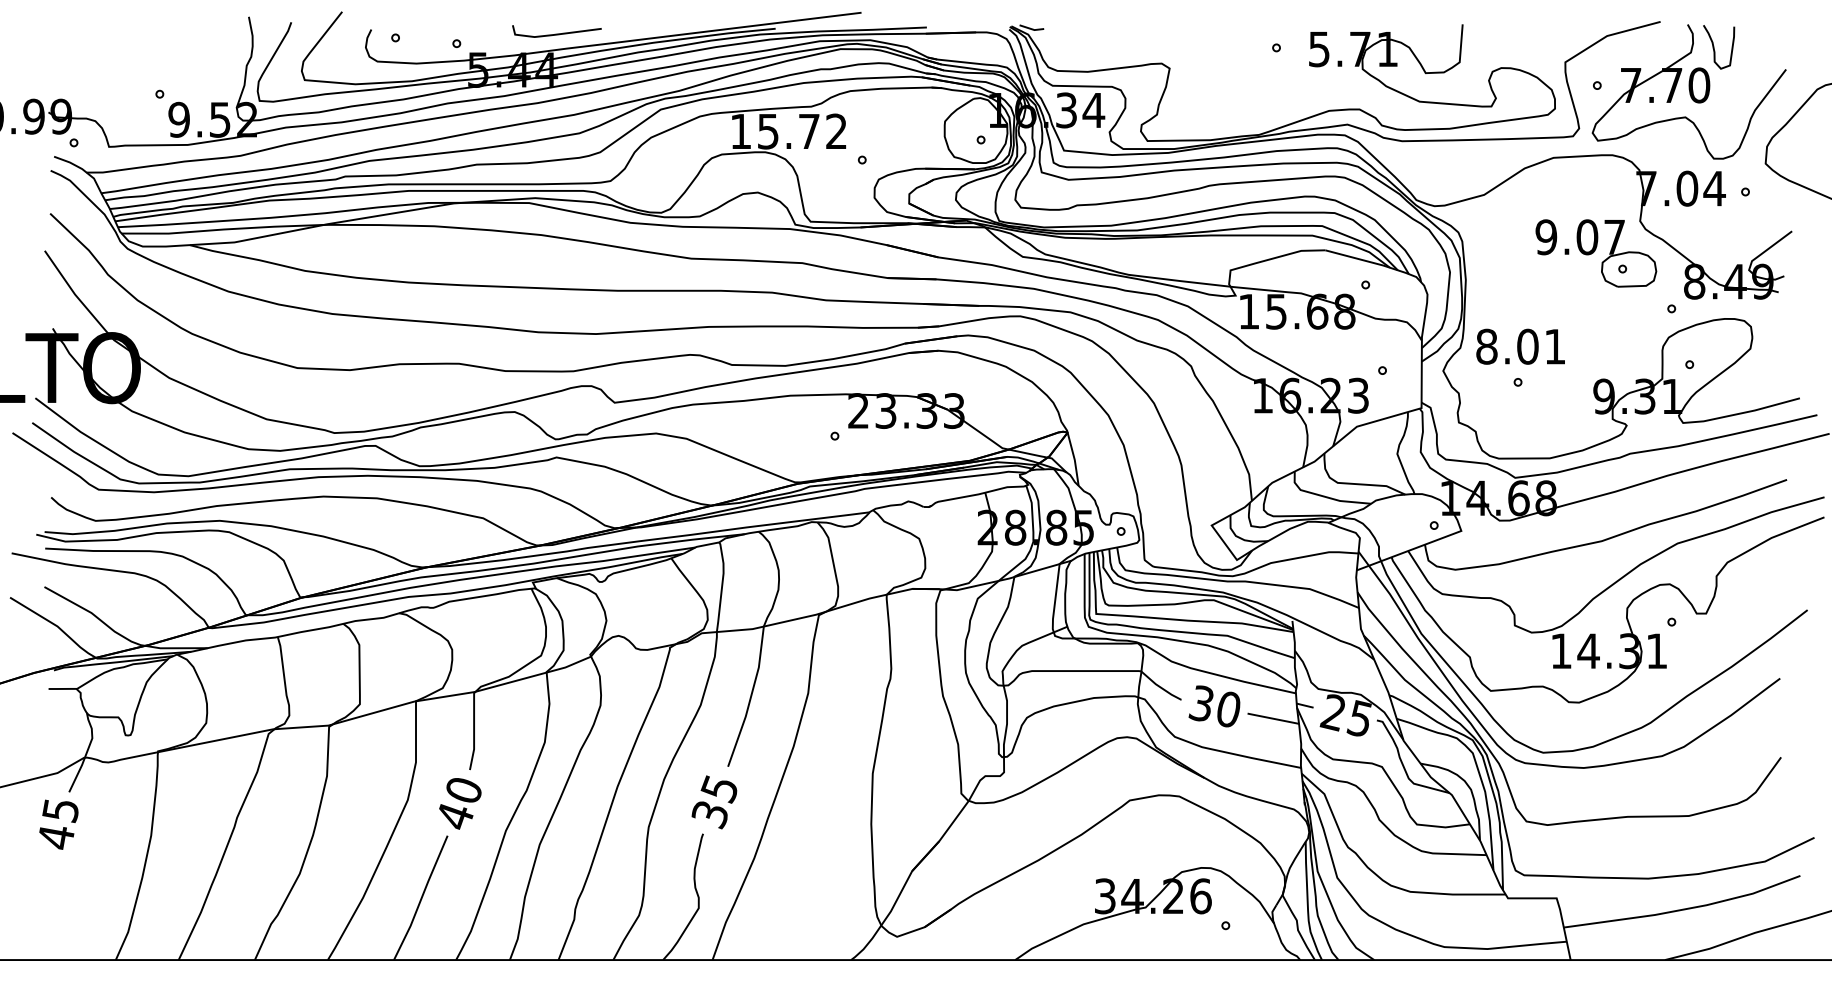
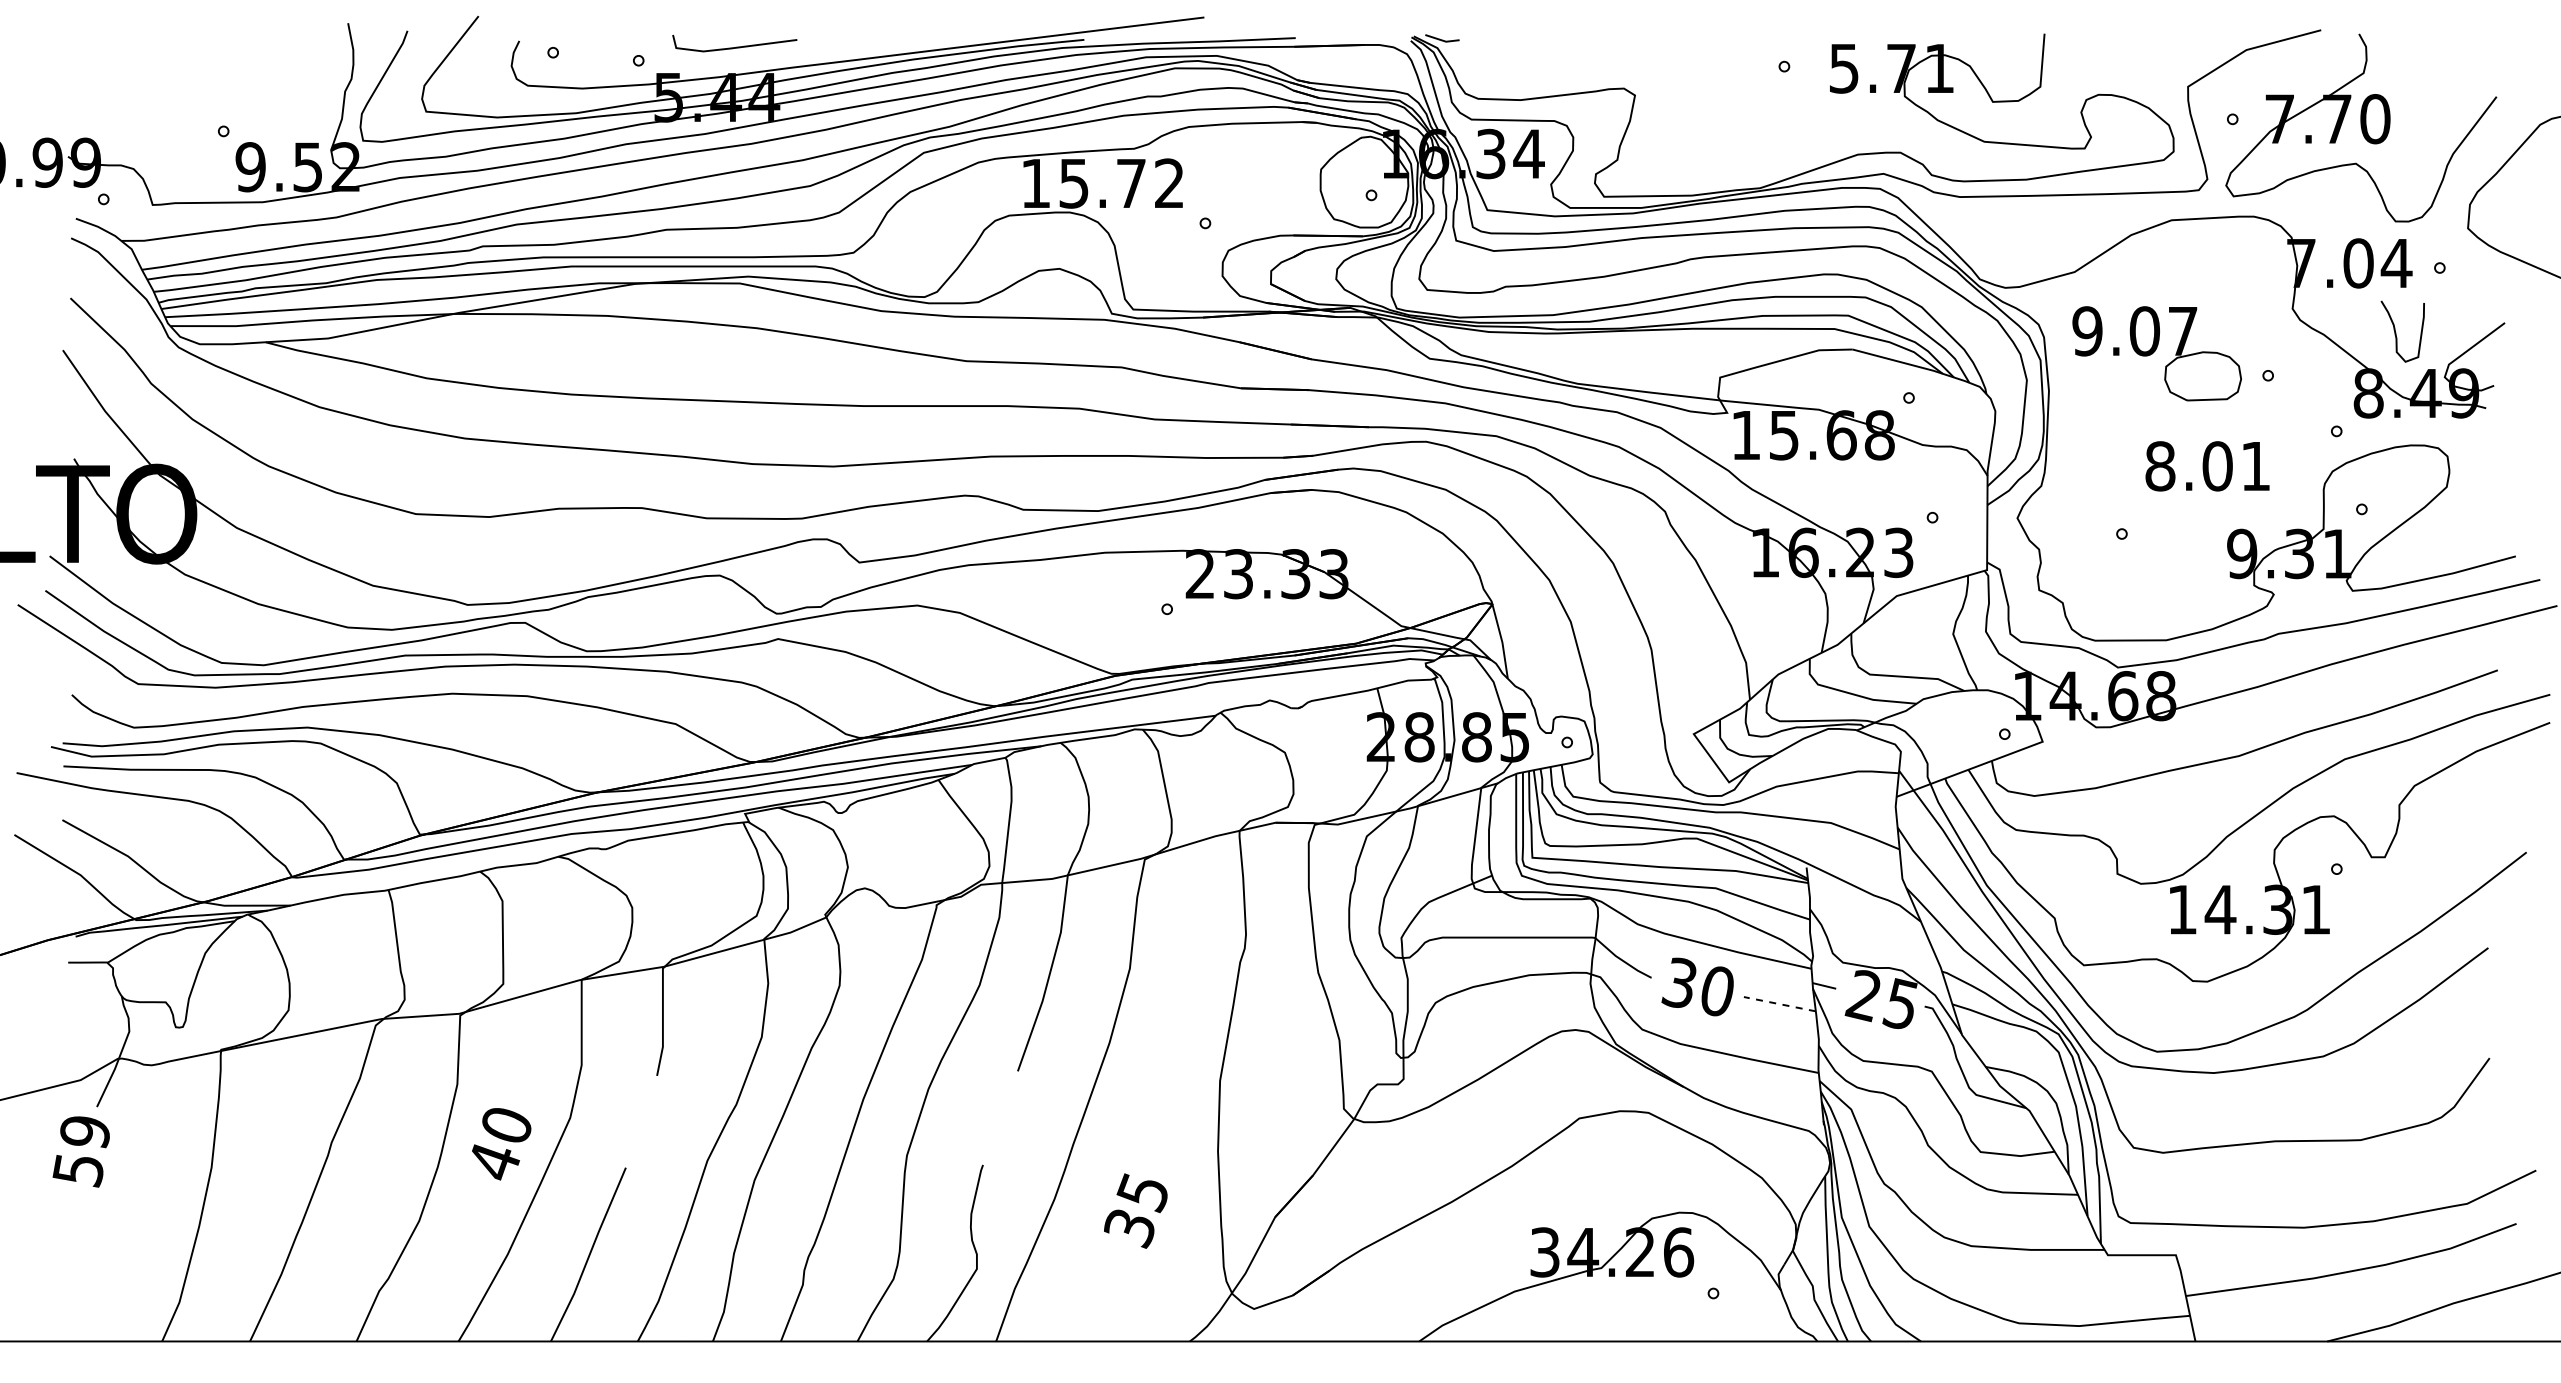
line: (558, 33) -> (736, 46), moved
curve: (1714, 47) -> (2396, 332), moved
part: (1595, 253) -> (2156, 353), moved
text: (1520, 346) -> (2207, 466), moved
line: (1272, 718) -> (1778, 1004), solid -> dashed
text: (714, 801) -> (1135, 1210), moved
text: (460, 804) -> (501, 1144), moved
text: (58, 824) -> (81, 1151), 45 -> 59

